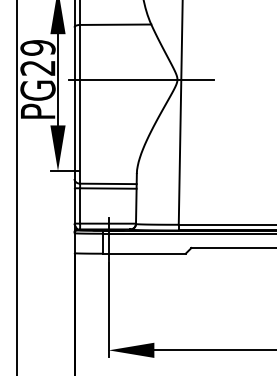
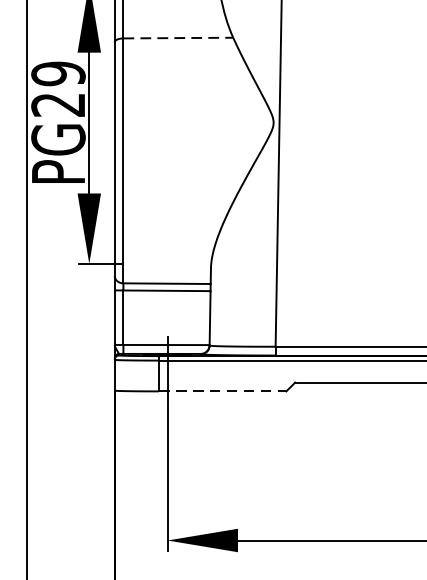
line: (115, 24) -> (178, 37), solid -> dashed
line: (141, 79) -> (218, 122), removed
line: (144, 253) -> (222, 391), solid -> dashed

